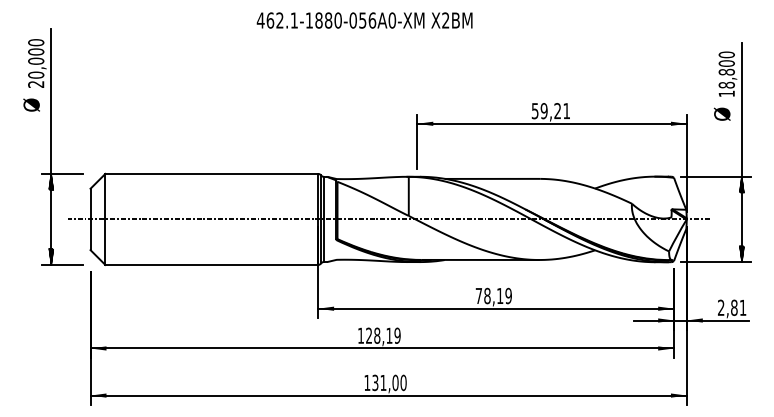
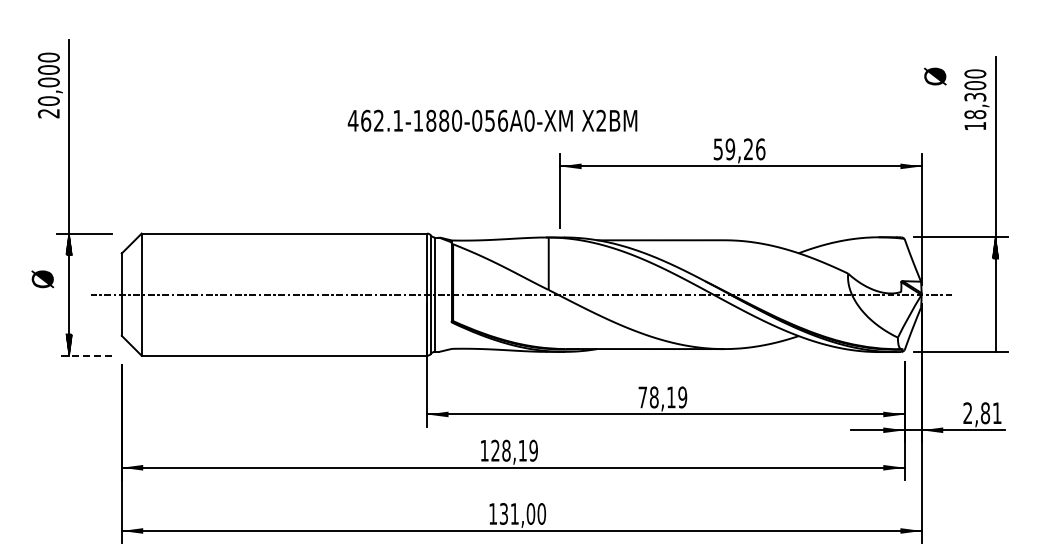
text: (364, 20) -> (492, 120), moved
text: (726, 71) -> (975, 96), 18,800 -> 18,300
text: (31, 105) -> (42, 279), moved
text: (566, 111) -> (760, 149), 59,21 -> 59,26
text: (722, 114) -> (935, 76), moved
hatch: (741, 254) -> (995, 341), removed
line: (62, 264) -> (84, 355), solid -> dashed

